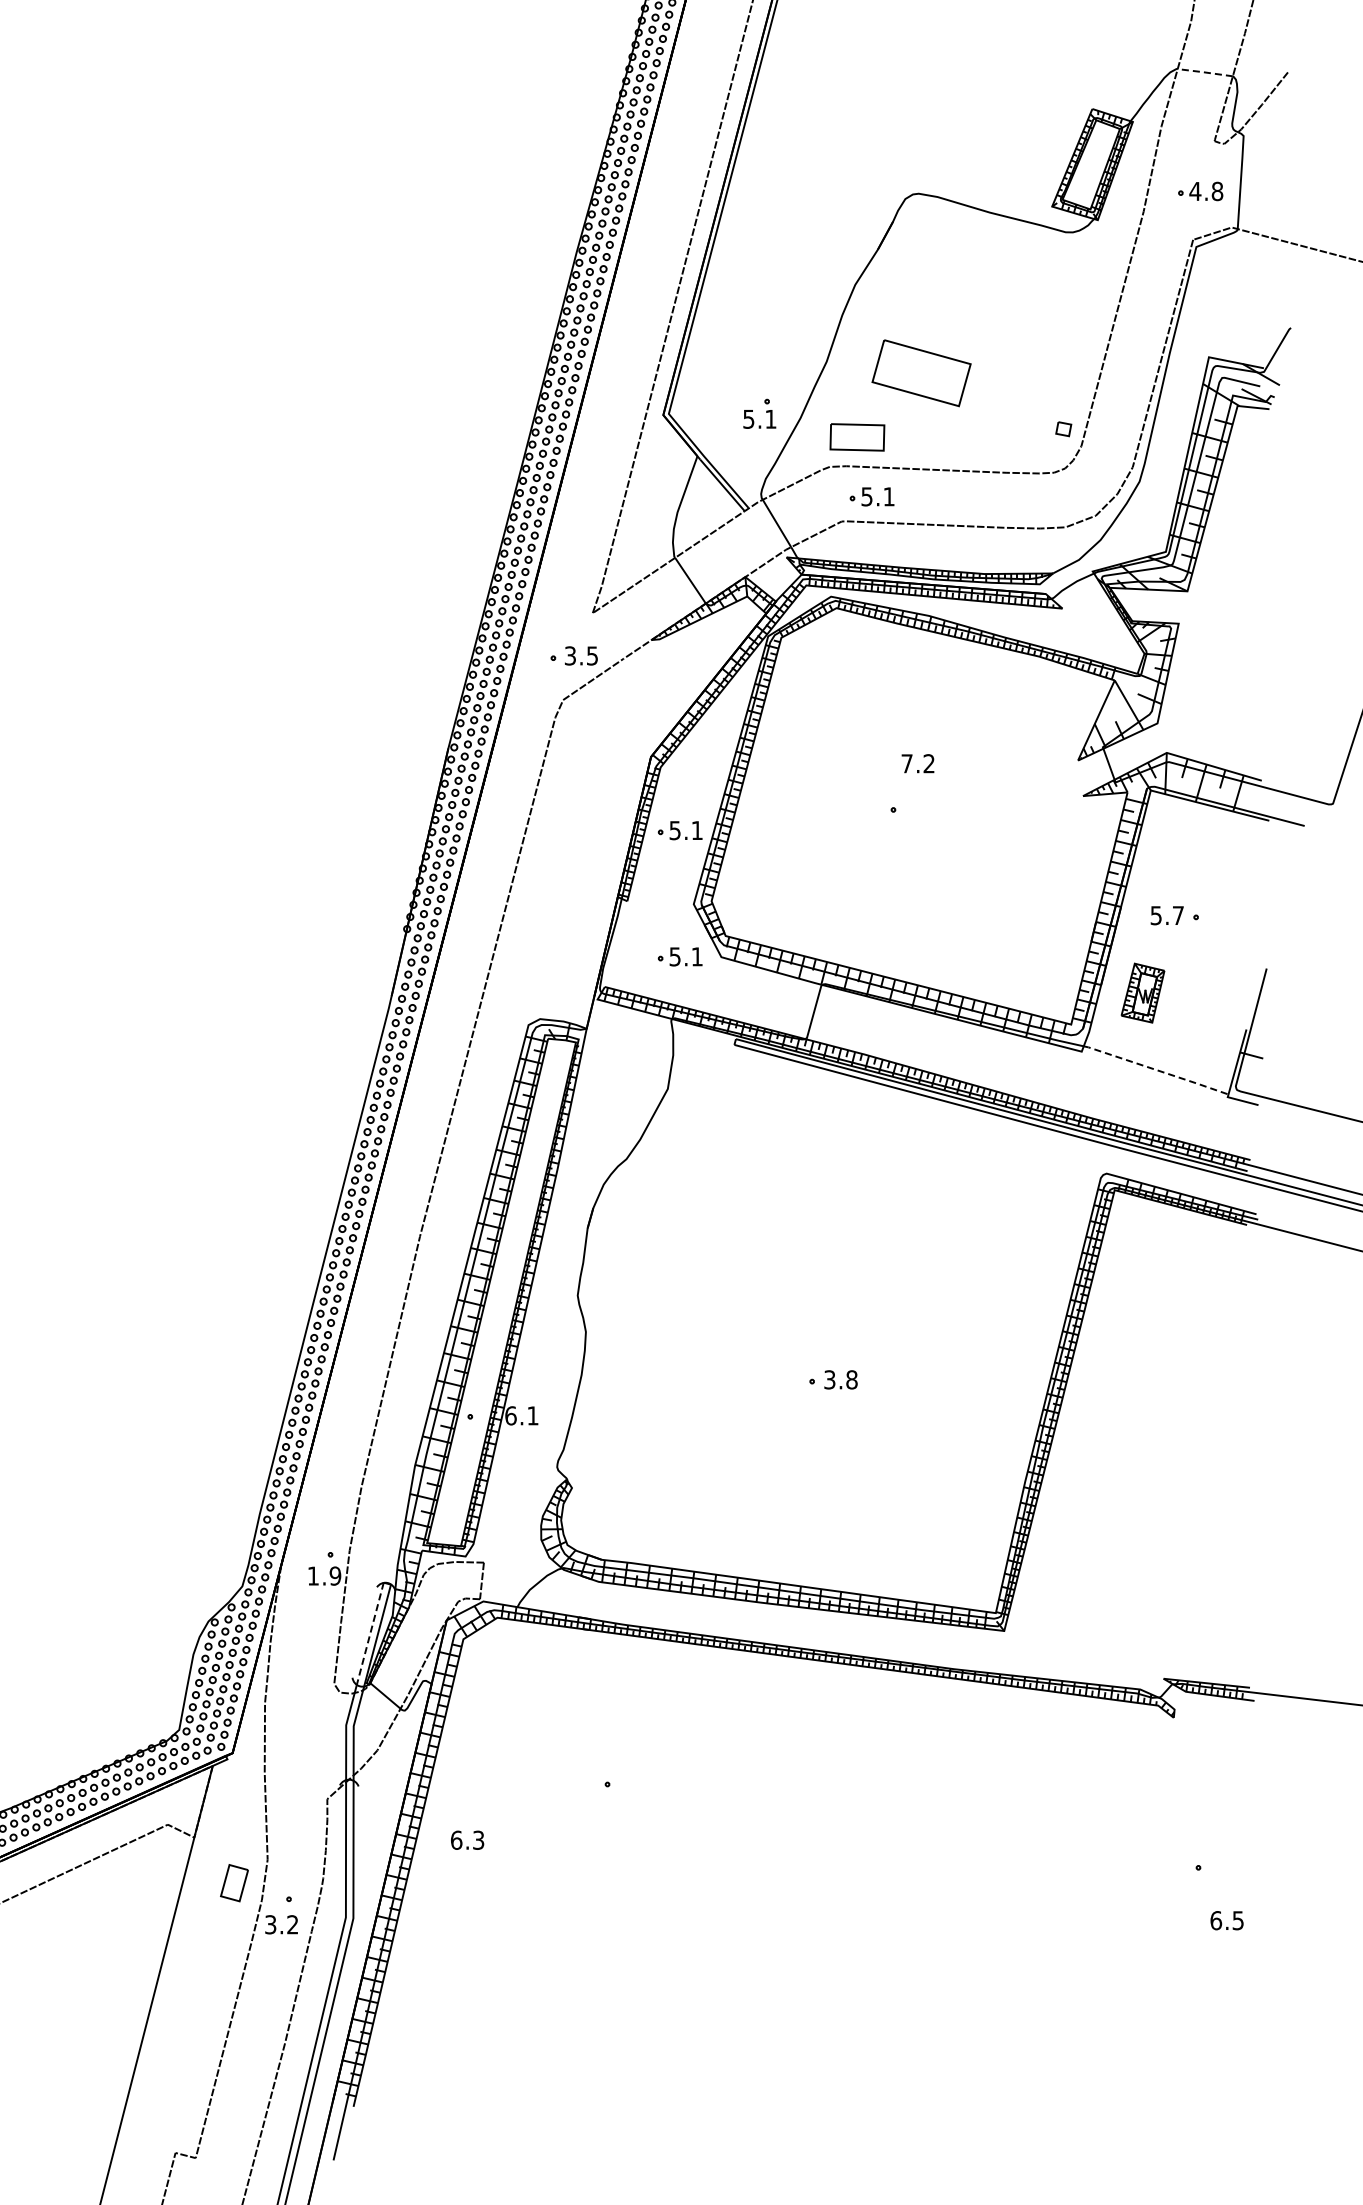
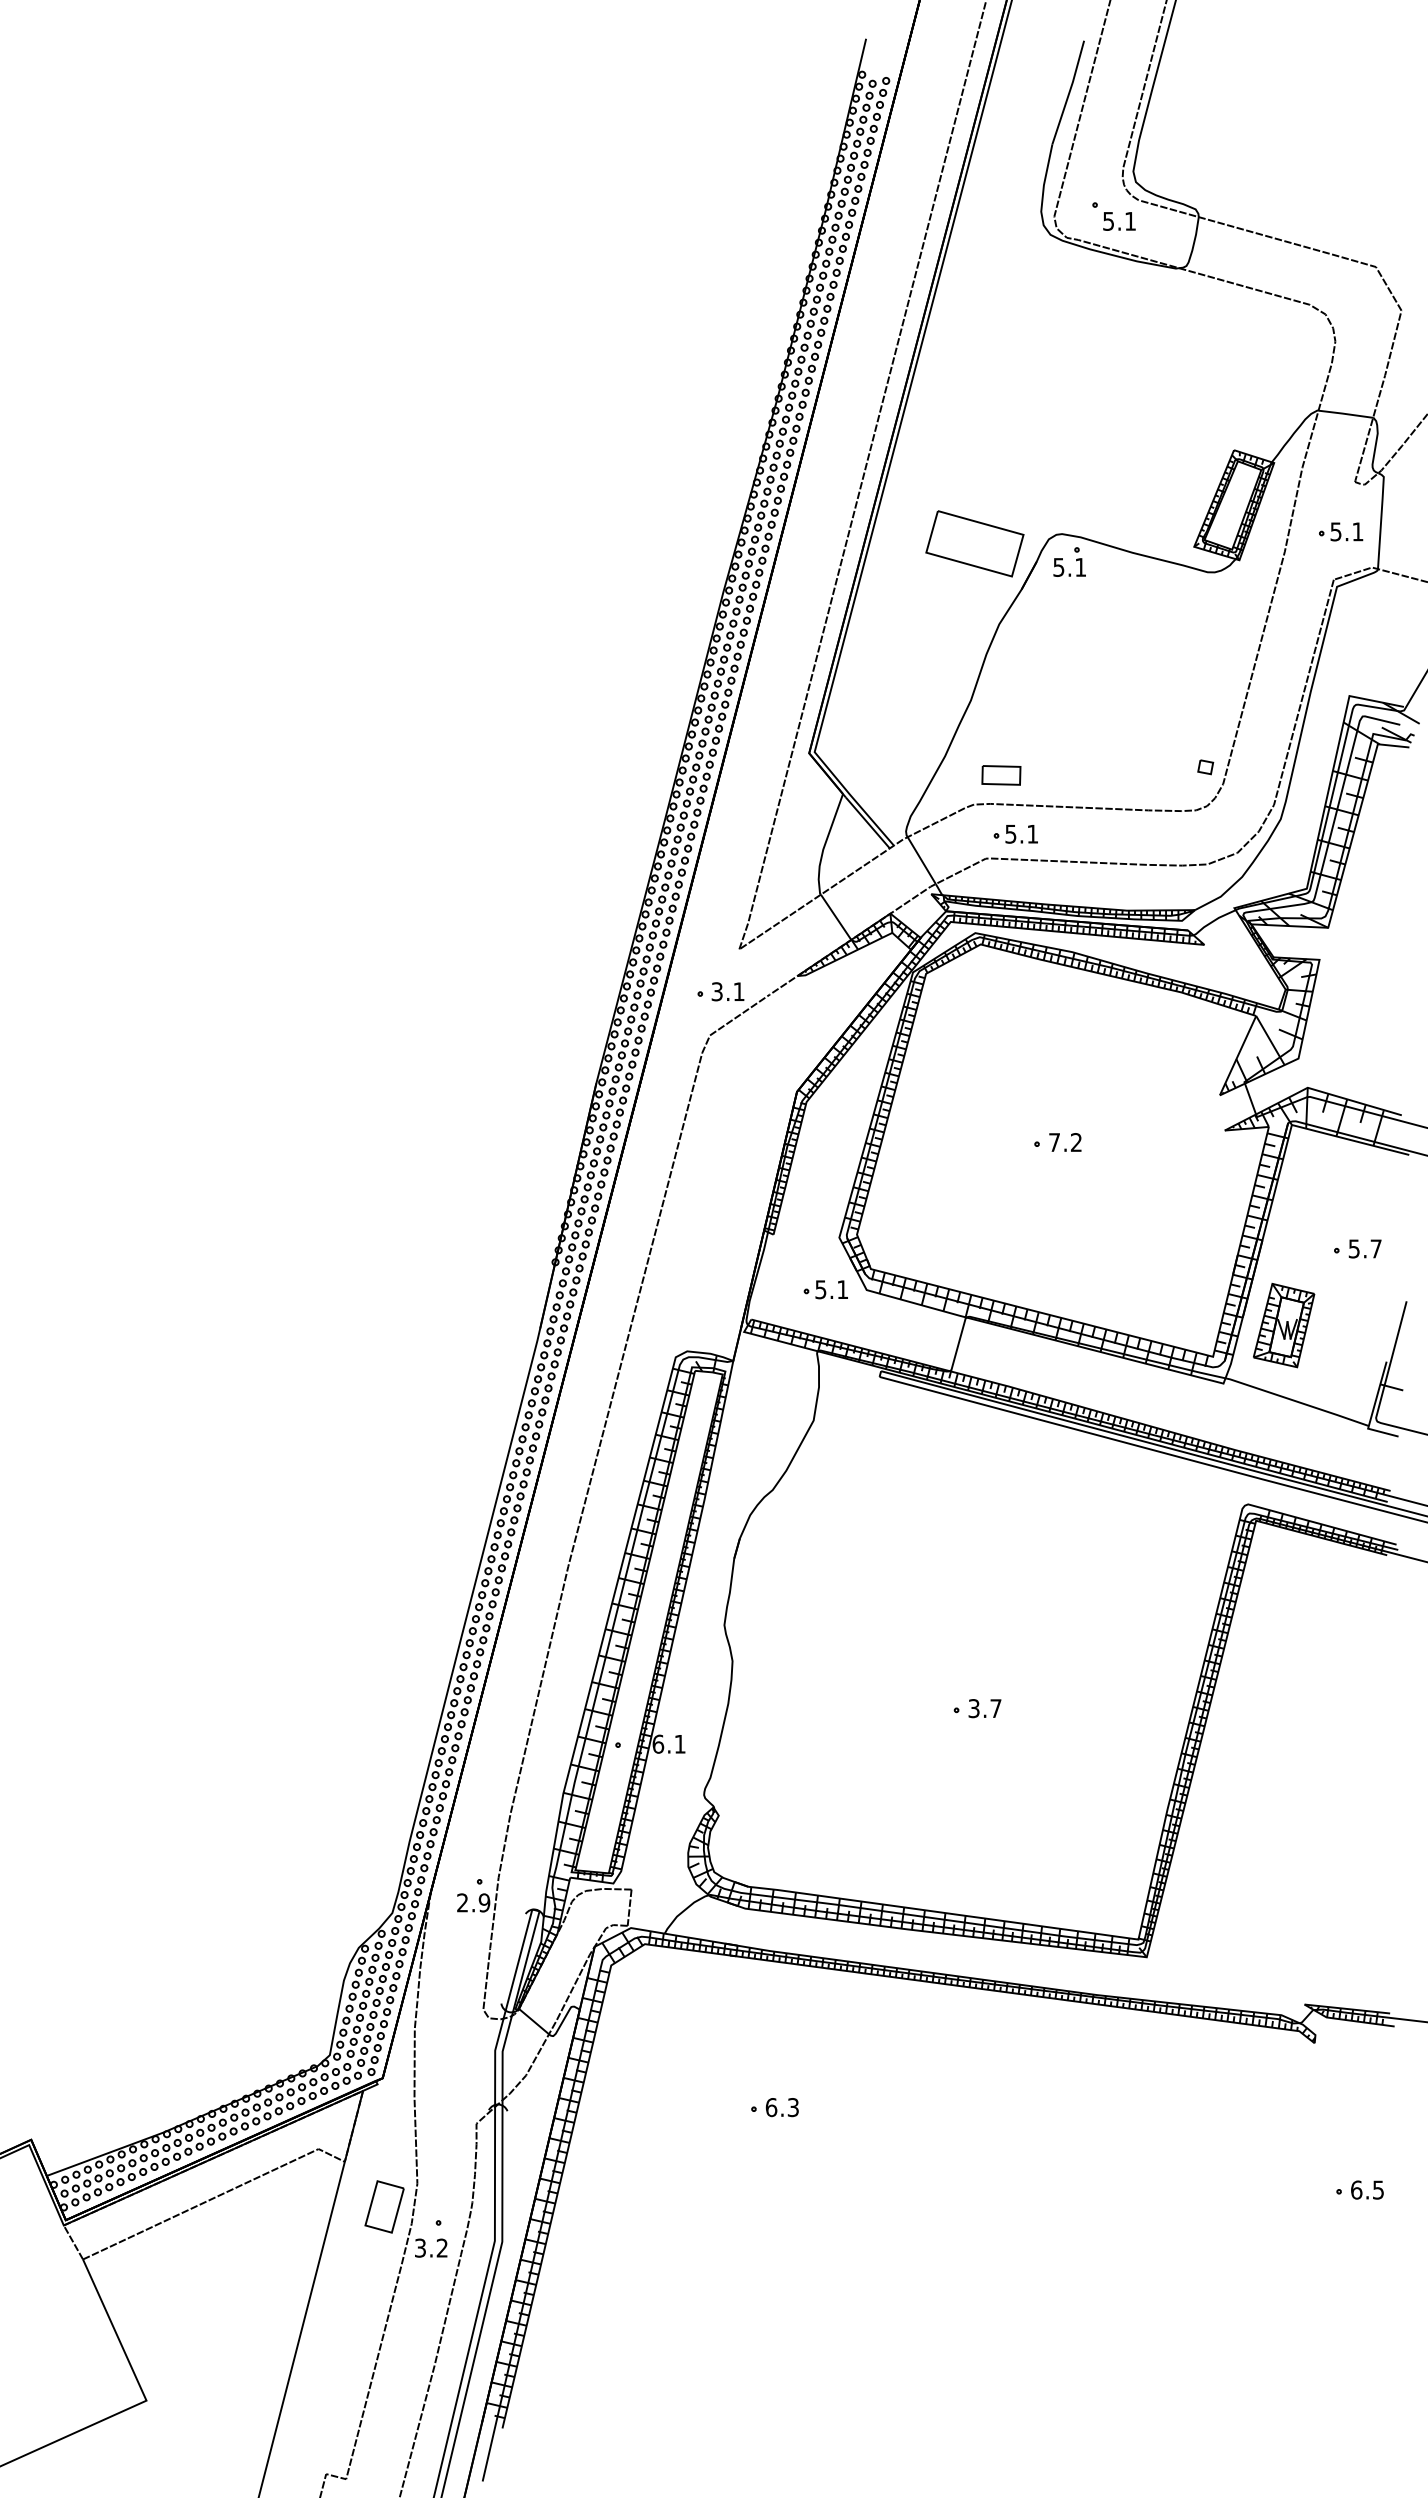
line: (1204, 71) -> (1345, 413), dashed -> solid
text: (1205, 191) -> (1346, 531), 4.8 -> 5.1
part: (921, 372) -> (974, 543), moved
part: (766, 413) -> (1076, 561), moved
part: (857, 437) -> (1001, 775), size x0.71
text: (591, 655) -> (738, 991), 3.5 -> 3.1
text: (918, 763) -> (1065, 1142), moved
part: (679, 830) -> (825, 1164), removed
text: (1166, 915) -> (1364, 1248), moved
part: (1143, 992) -> (1284, 1325), size x1.43
line: (1156, 1069) -> (1297, 1401), dashed -> solid
text: (851, 1379) -> (995, 1708), 3.8 -> 3.7
text: (313, 1575) -> (462, 1902), 1.9 -> 2.9
line: (369, 1634) -> (518, 1960), dashed -> solid
text: (466, 1840) -> (781, 2107), moved
part: (234, 1882) -> (384, 2206), size x1.43
text: (1227, 1920) -> (1367, 2189), moved

